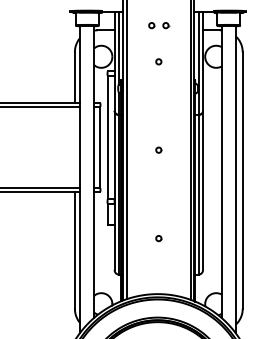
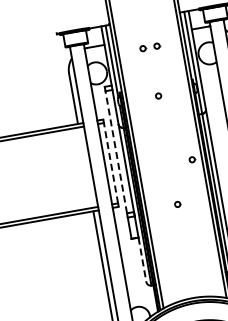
part: (159, 25) -> (150, 47), moved
part: (158, 61) -> (158, 95), moved
line: (107, 137) -> (116, 152), solid -> dashed
line: (100, 147) -> (111, 163), solid -> dashed
part: (158, 149) -> (191, 159), moved
part: (158, 238) -> (177, 204), moved
line: (114, 248) -> (142, 260), solid -> dashed

